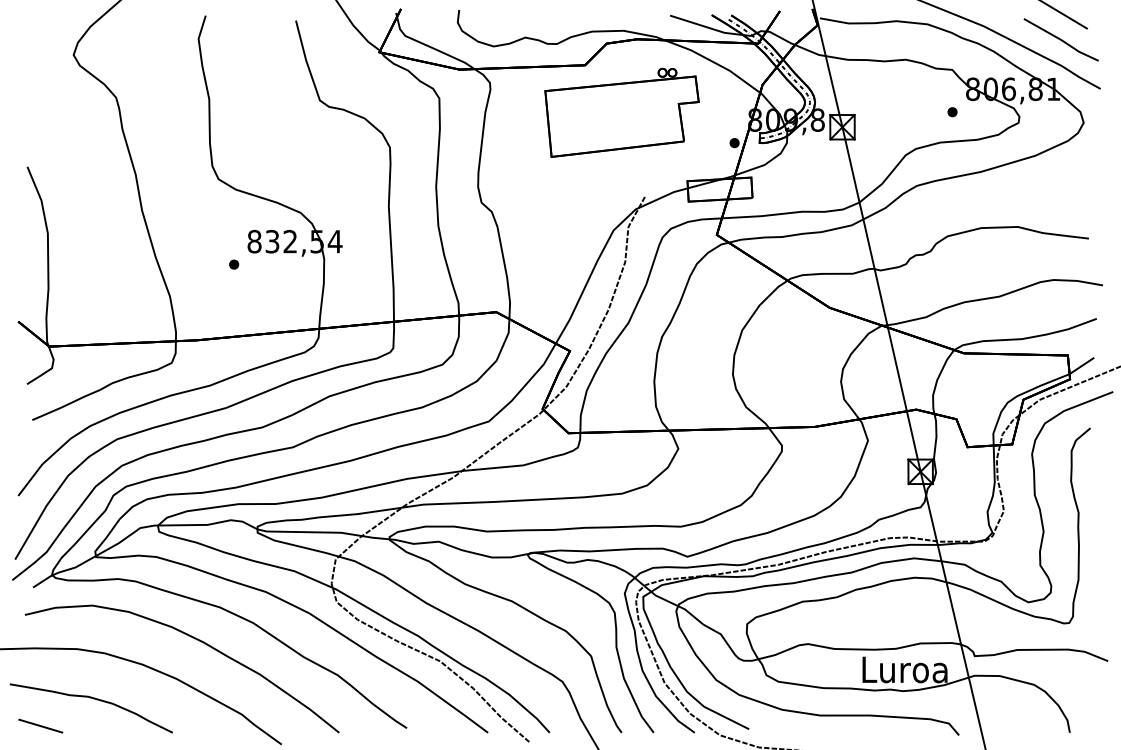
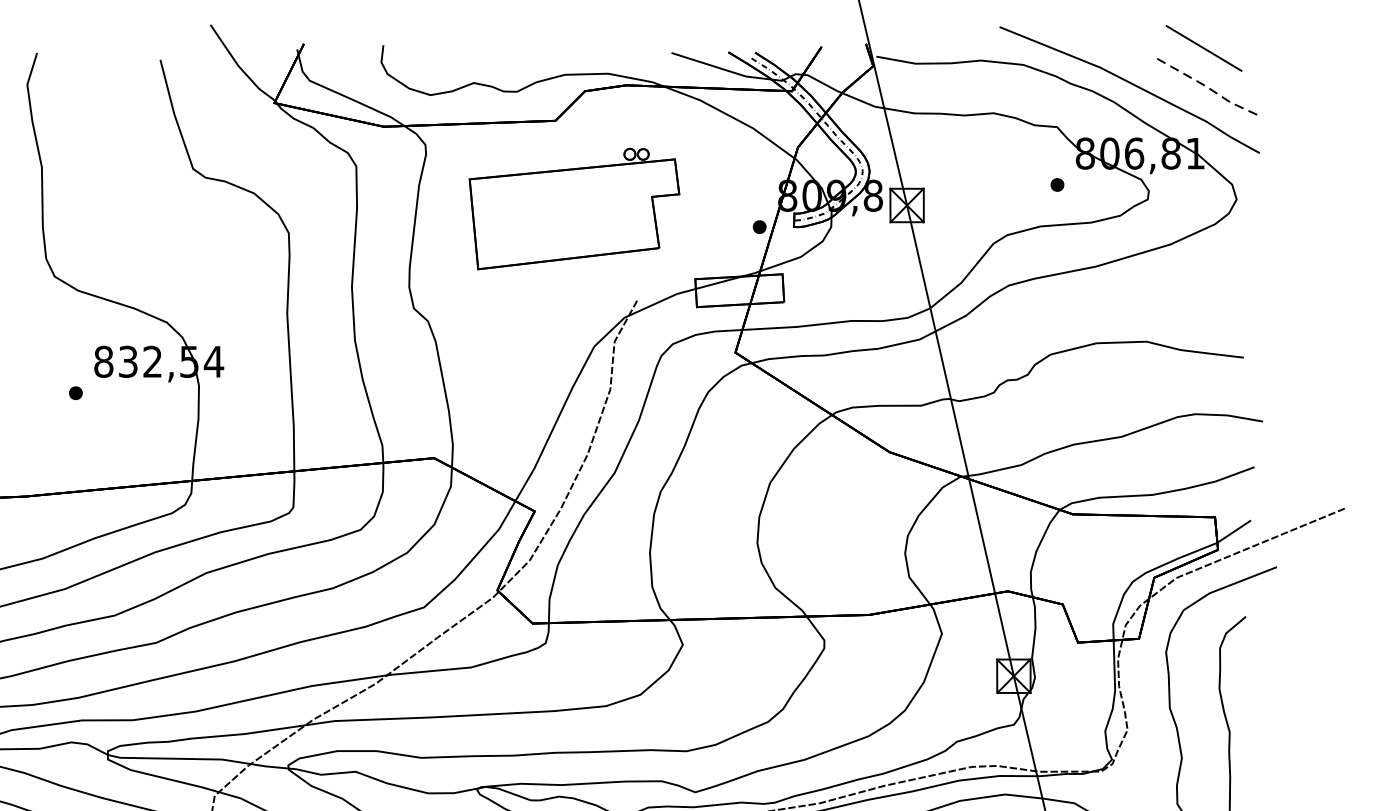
line: (1061, 39) -> (1206, 85), solid -> dashed
part: (621, 112) -> (573, 208), moved

